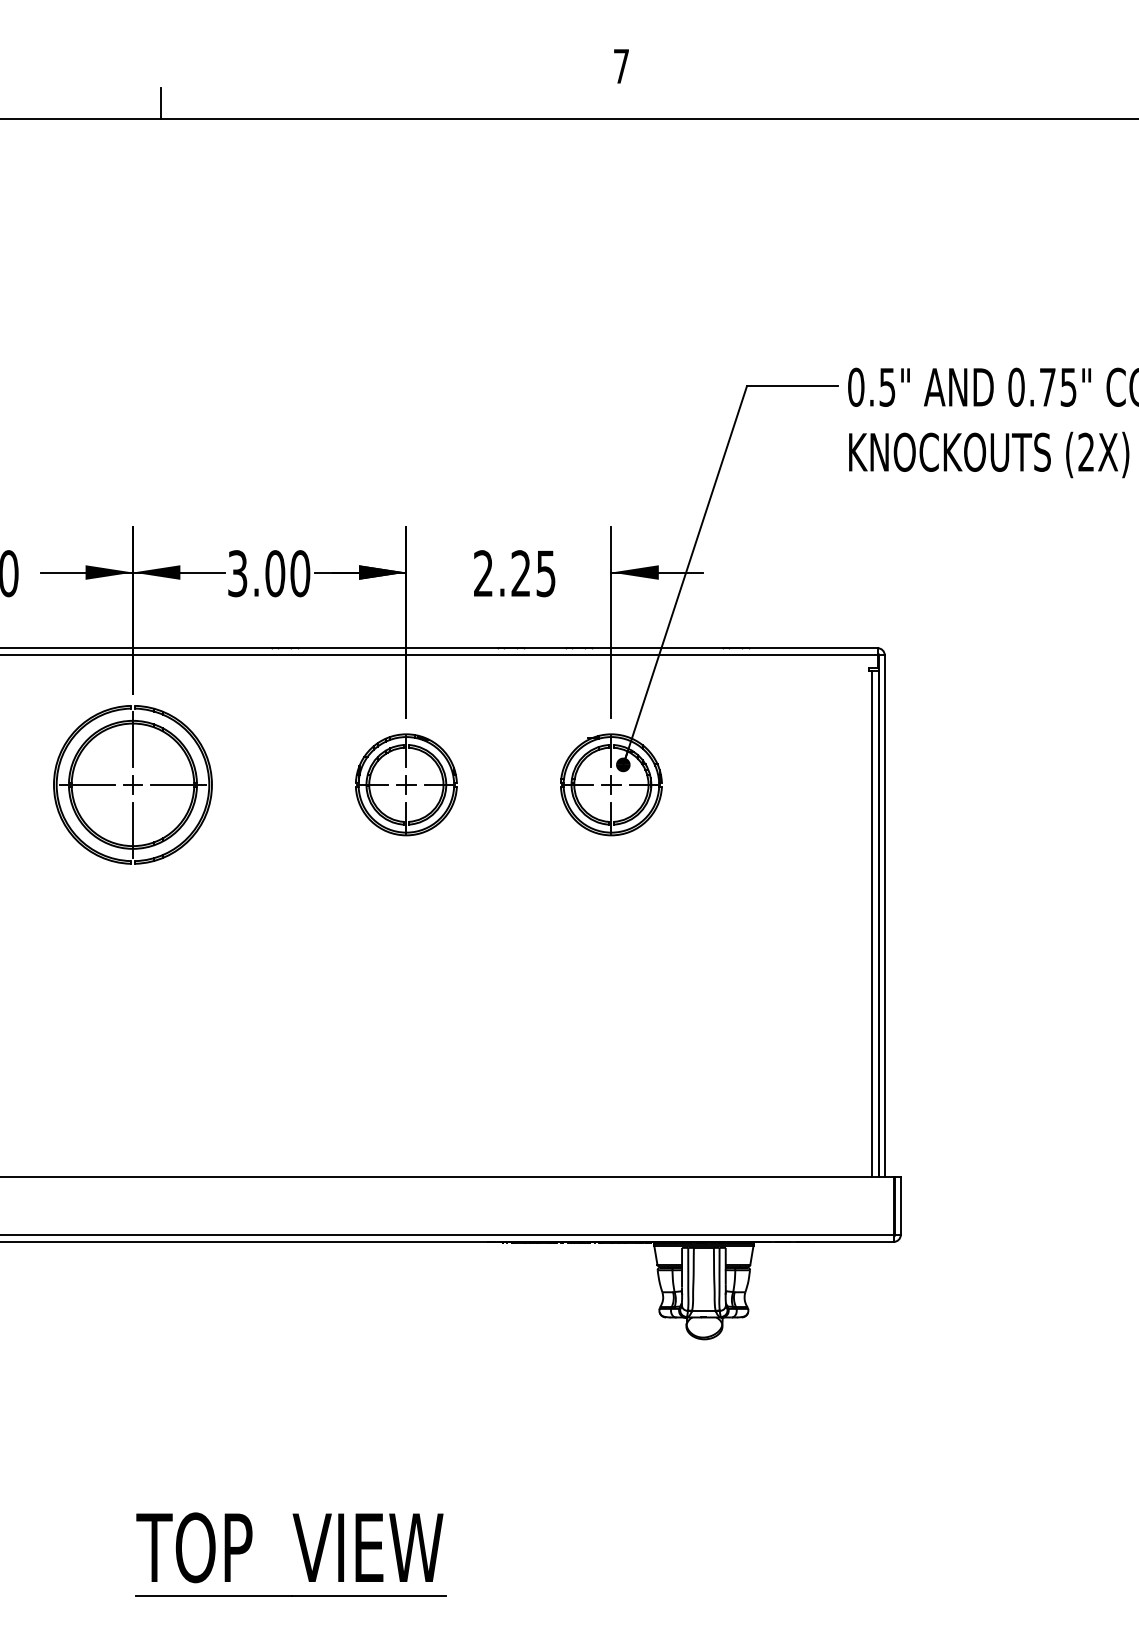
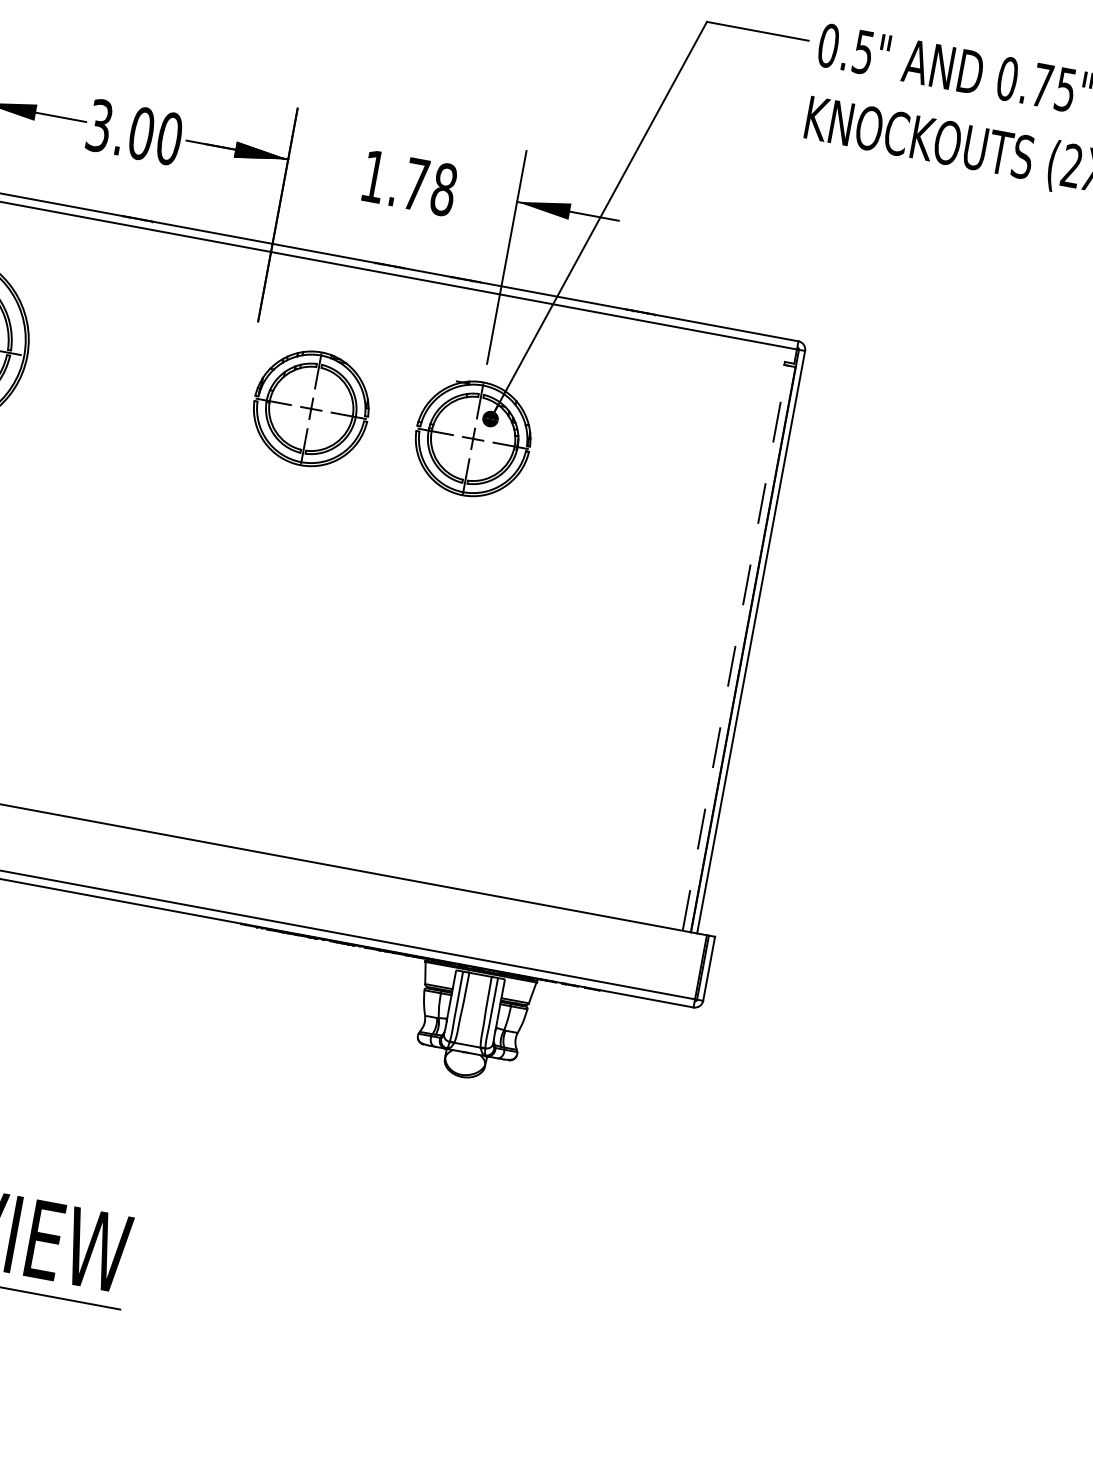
text: (514, 573) -> (408, 182), 2.25 -> 1.78
part: (406, 784) -> (311, 408), moved
line: (871, 923) -> (734, 647), solid -> dashed

